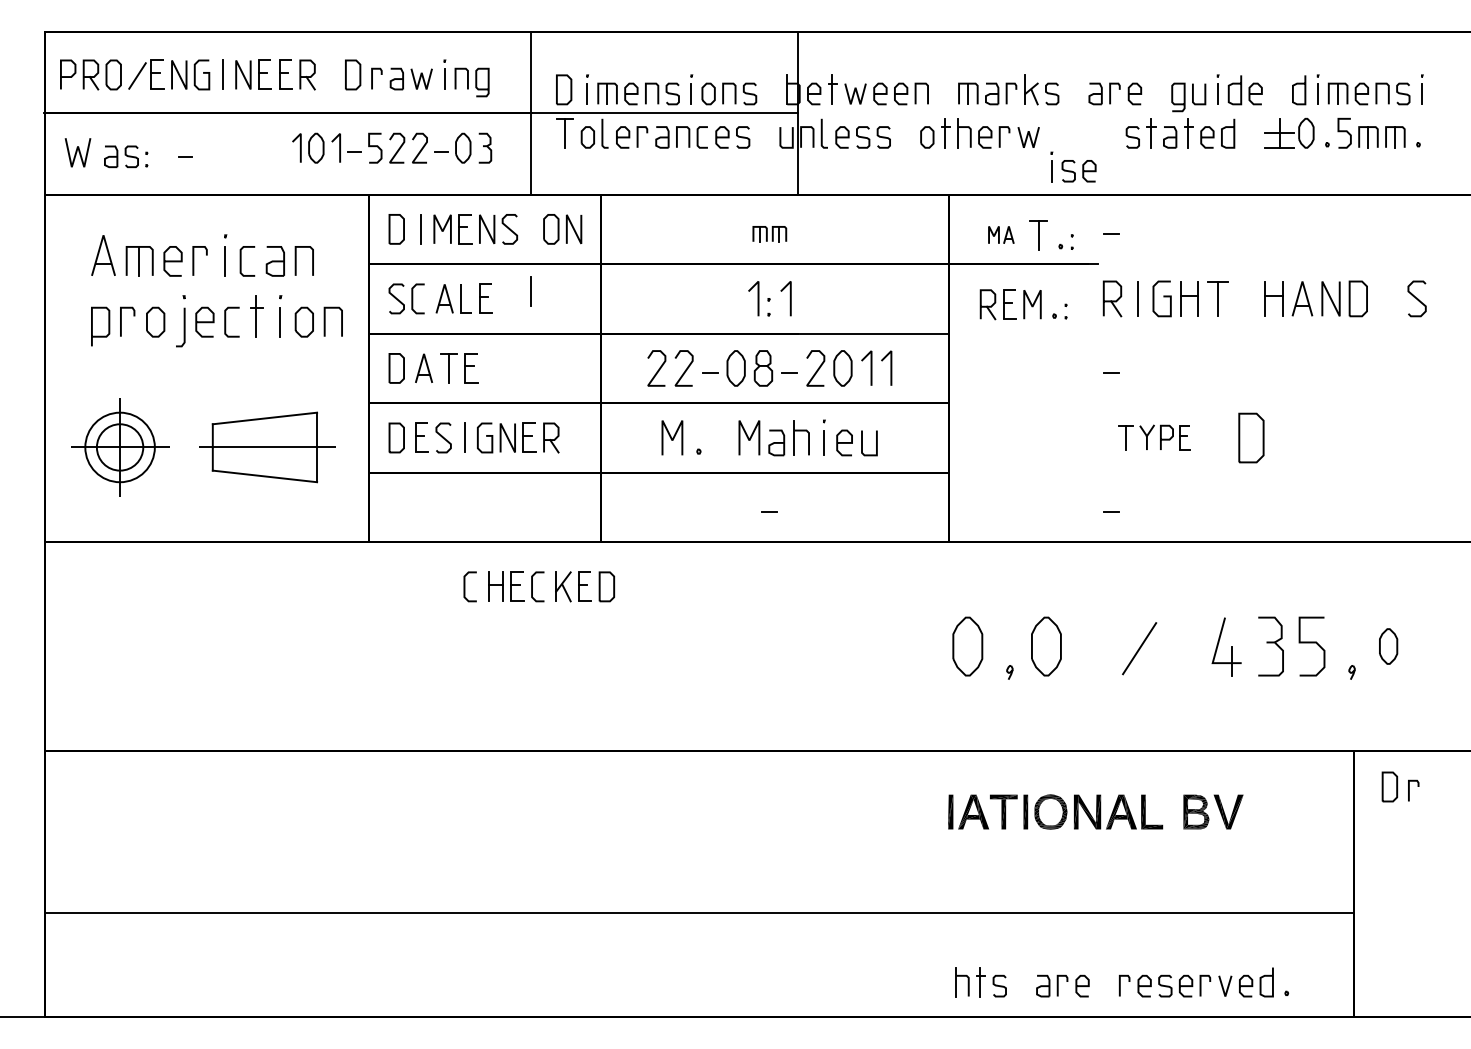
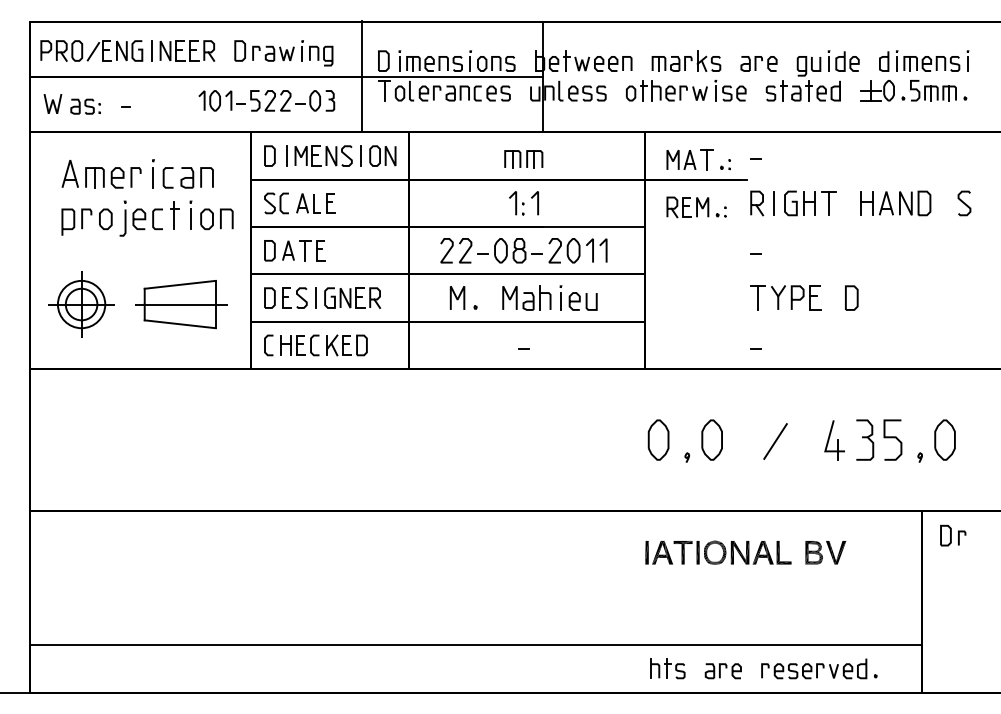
part: (1073, 166) -> (730, 90), moved
part: (769, 234) -> (523, 159), size x1.67
part: (1001, 234) -> (681, 159), size x1.67
line: (529, 290) -> (360, 155), moved
part: (1154, 437) -> (785, 297), size x1.43
part: (1251, 437) -> (851, 297), size x0.71
part: (538, 586) -> (315, 345), moved
part: (1387, 645) -> (944, 439), size x1.67
line: (698, 913) -> (475, 645), moved

